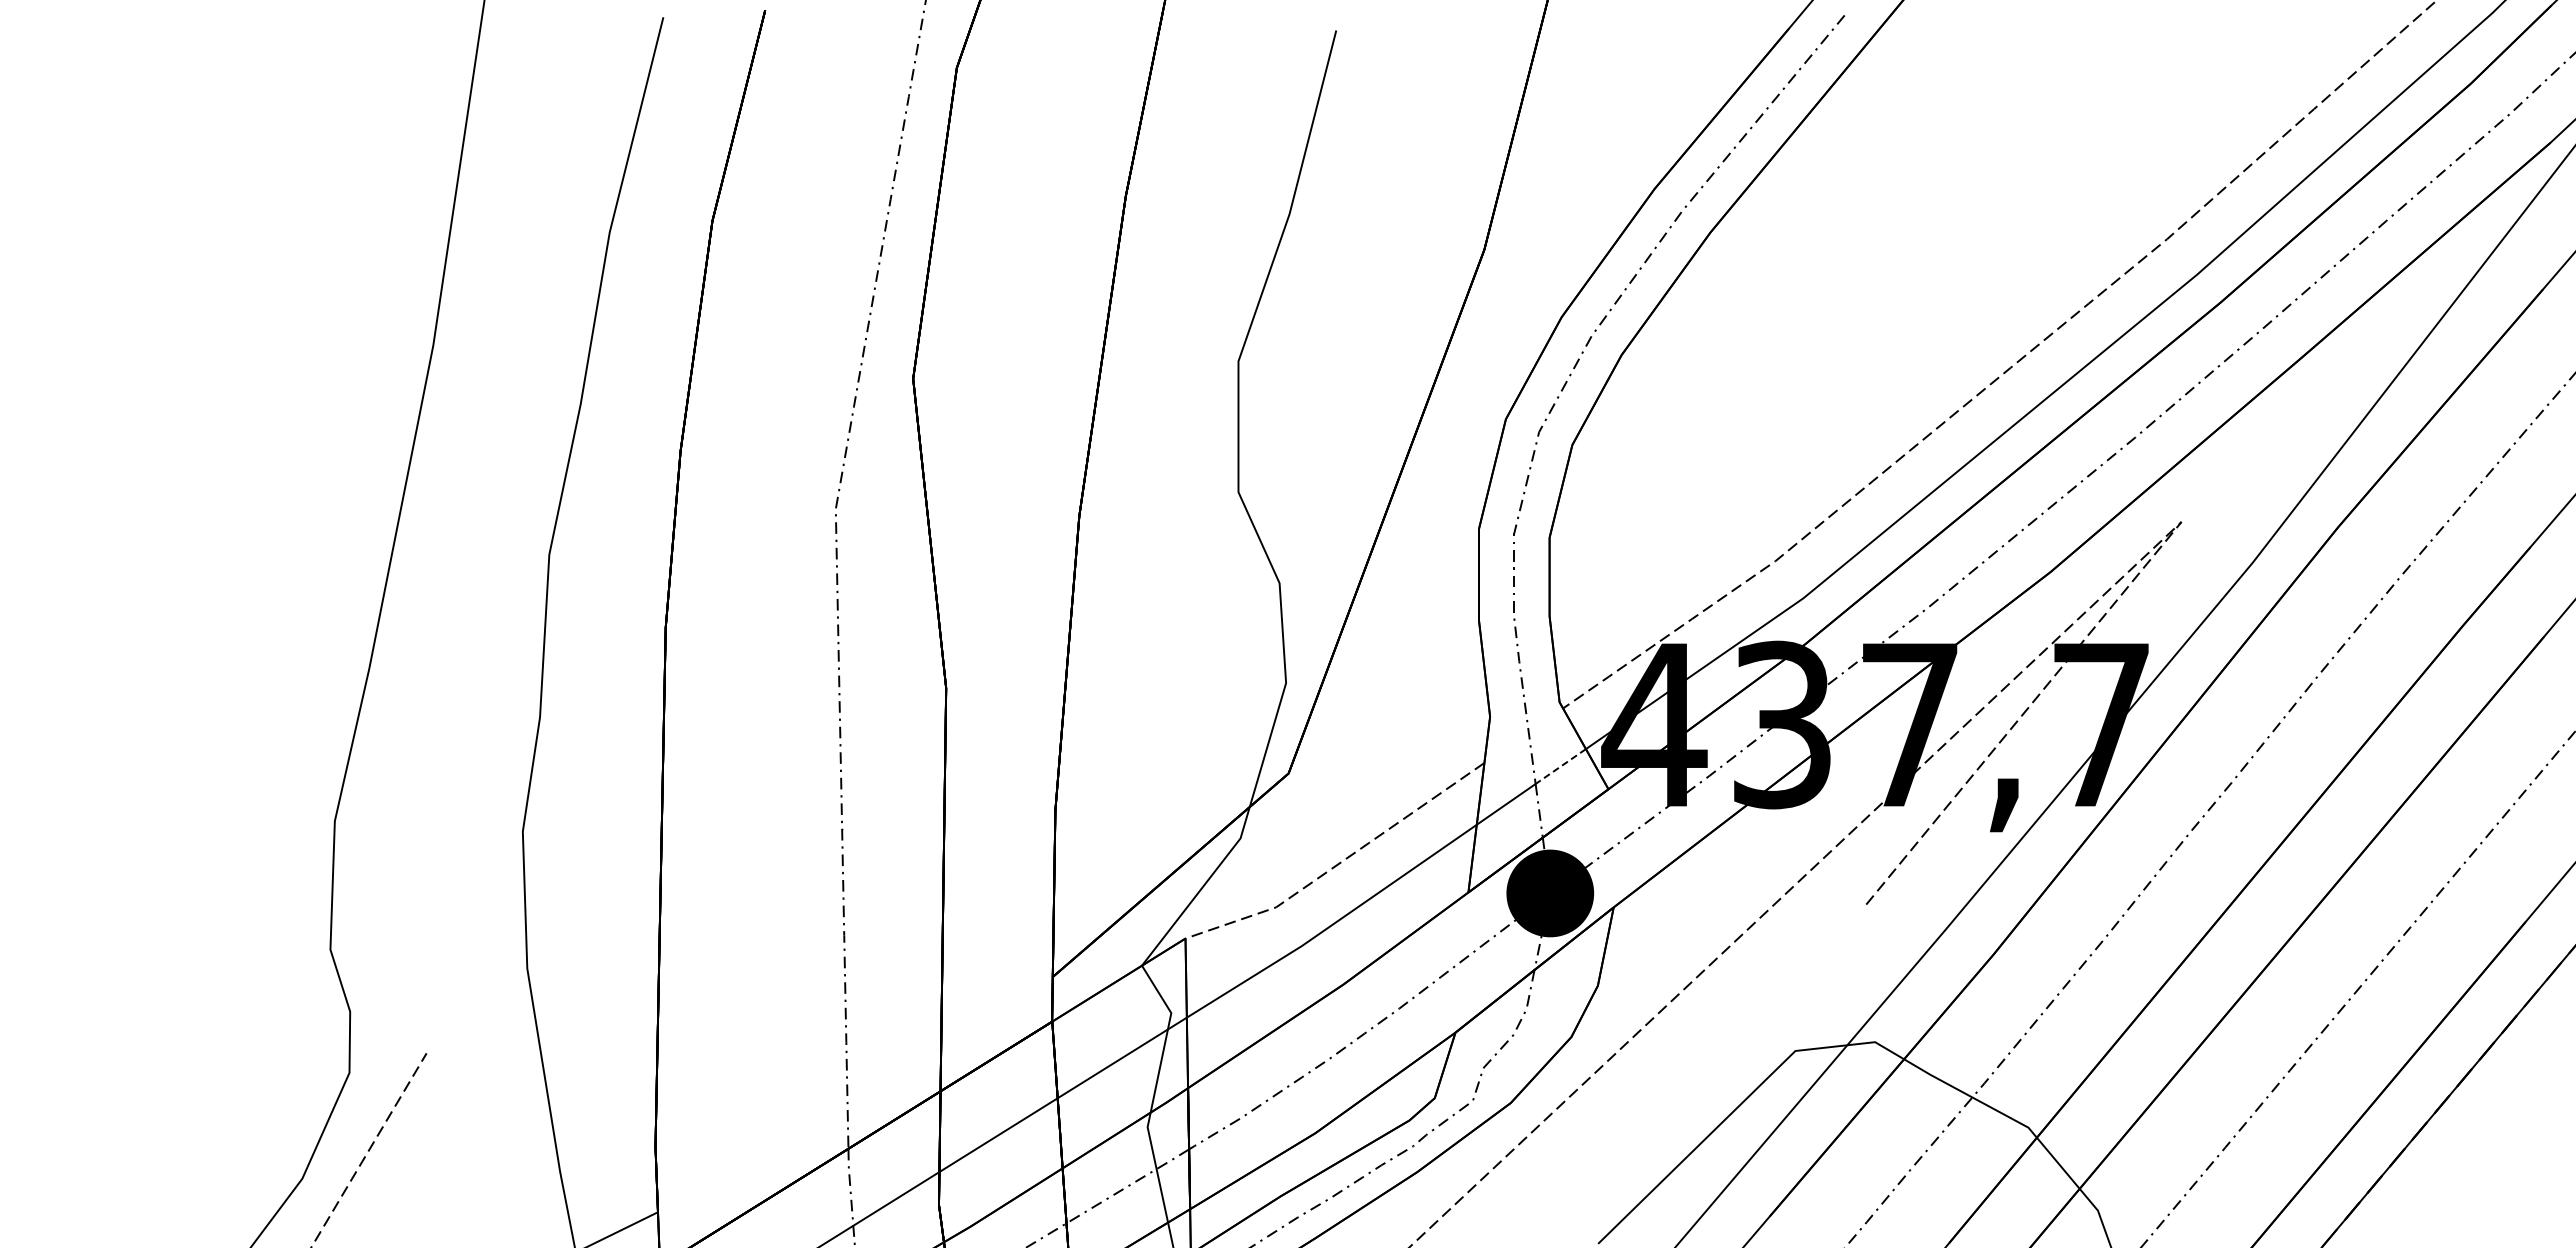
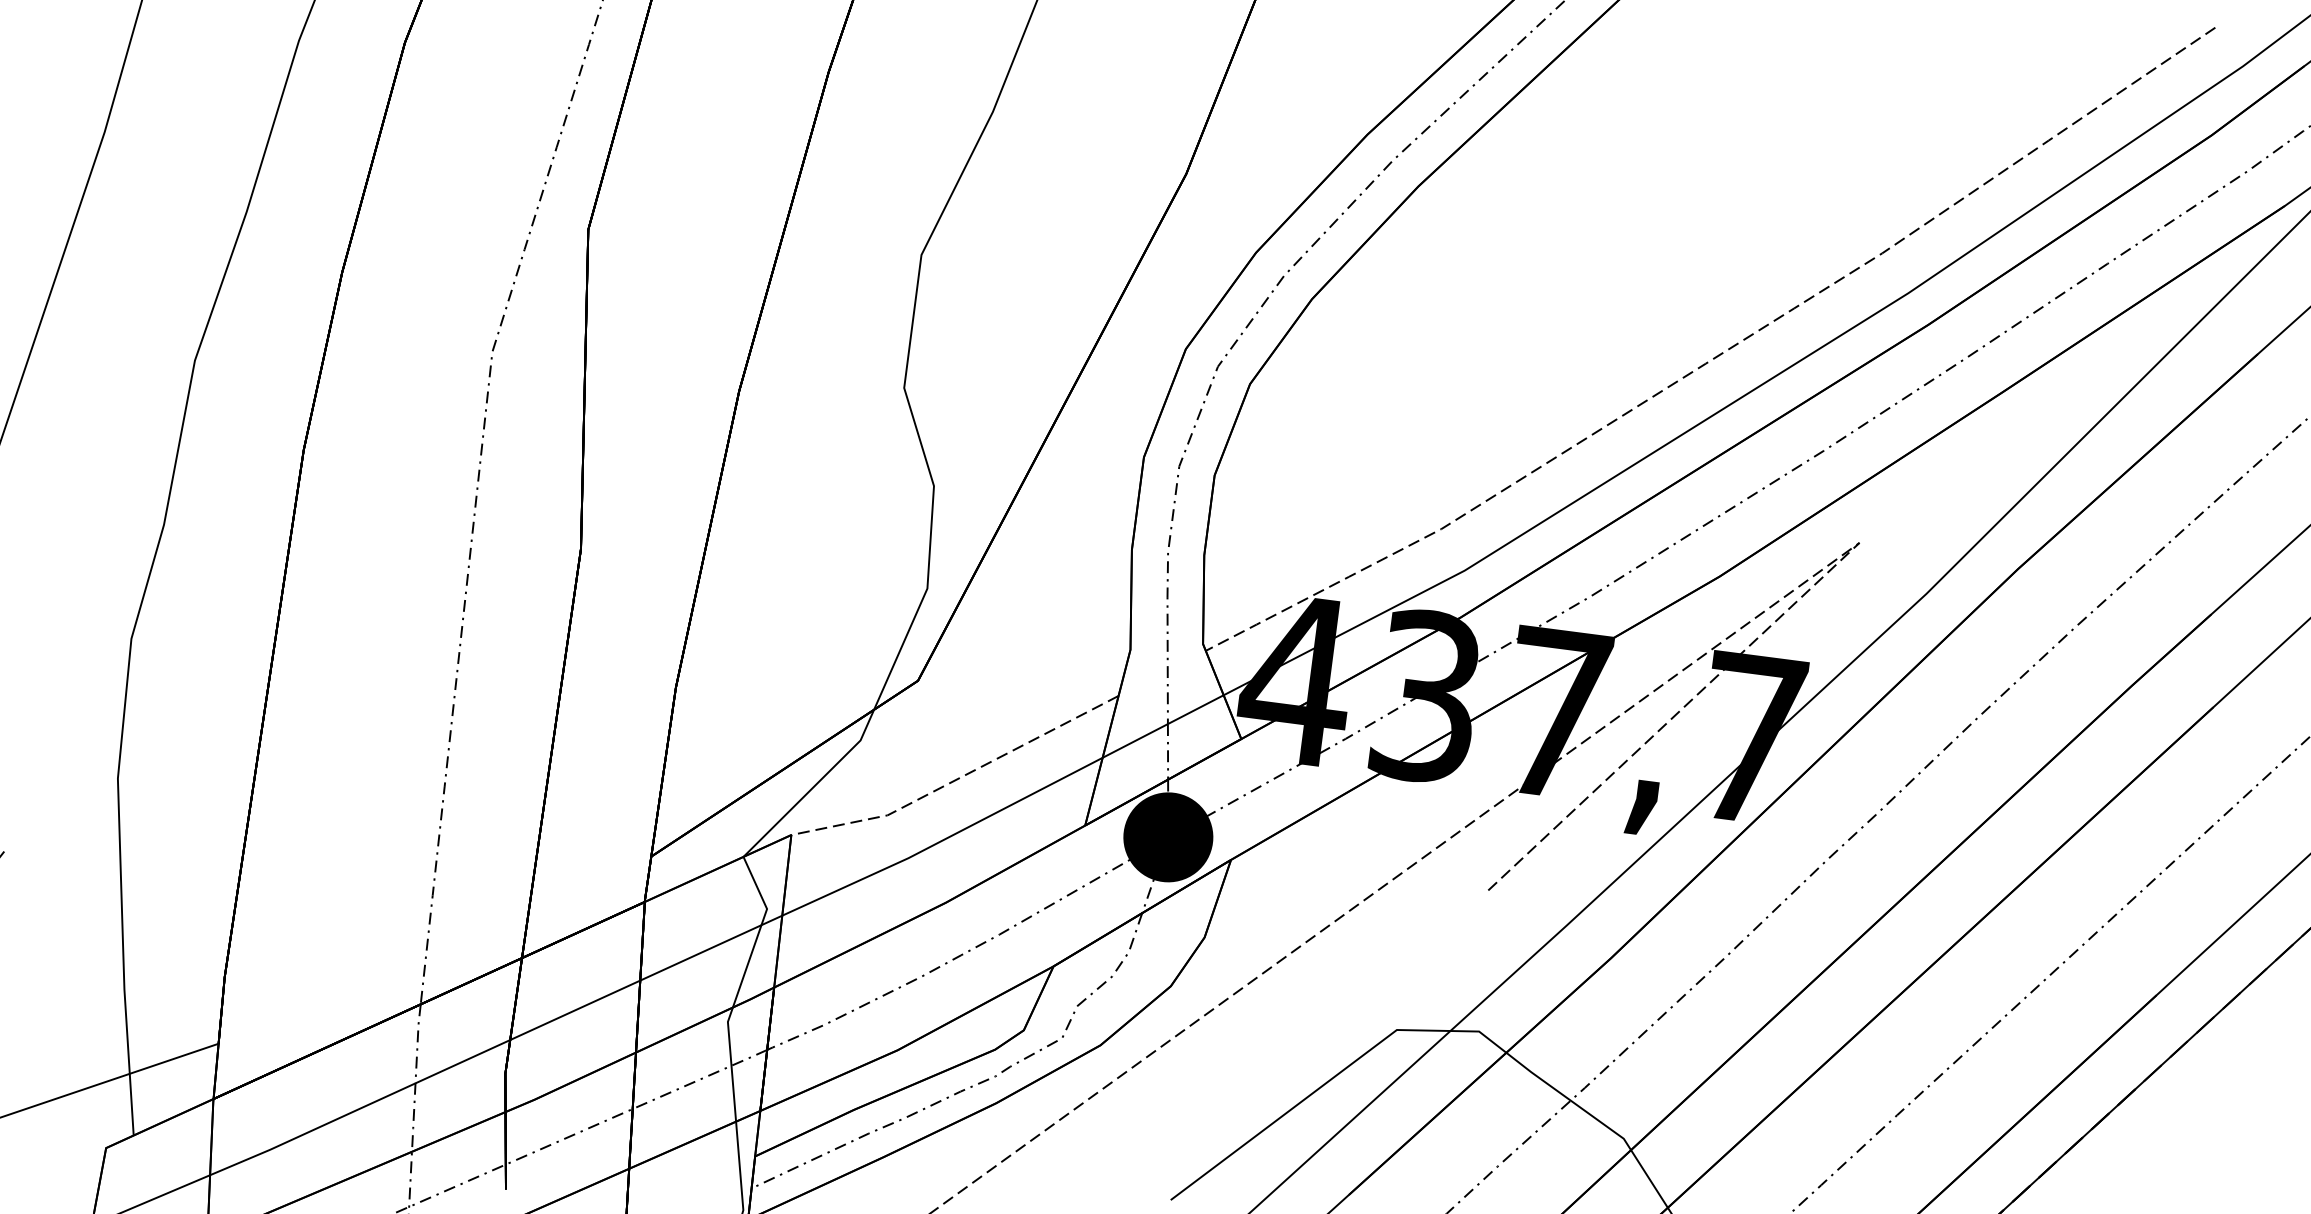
line: (1560, 766) -> (1195, 709), dashed -> solid

